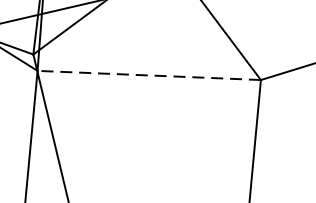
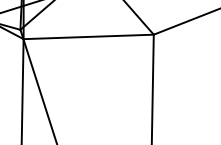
line: (148, 74) -> (88, 36), dashed -> solid

